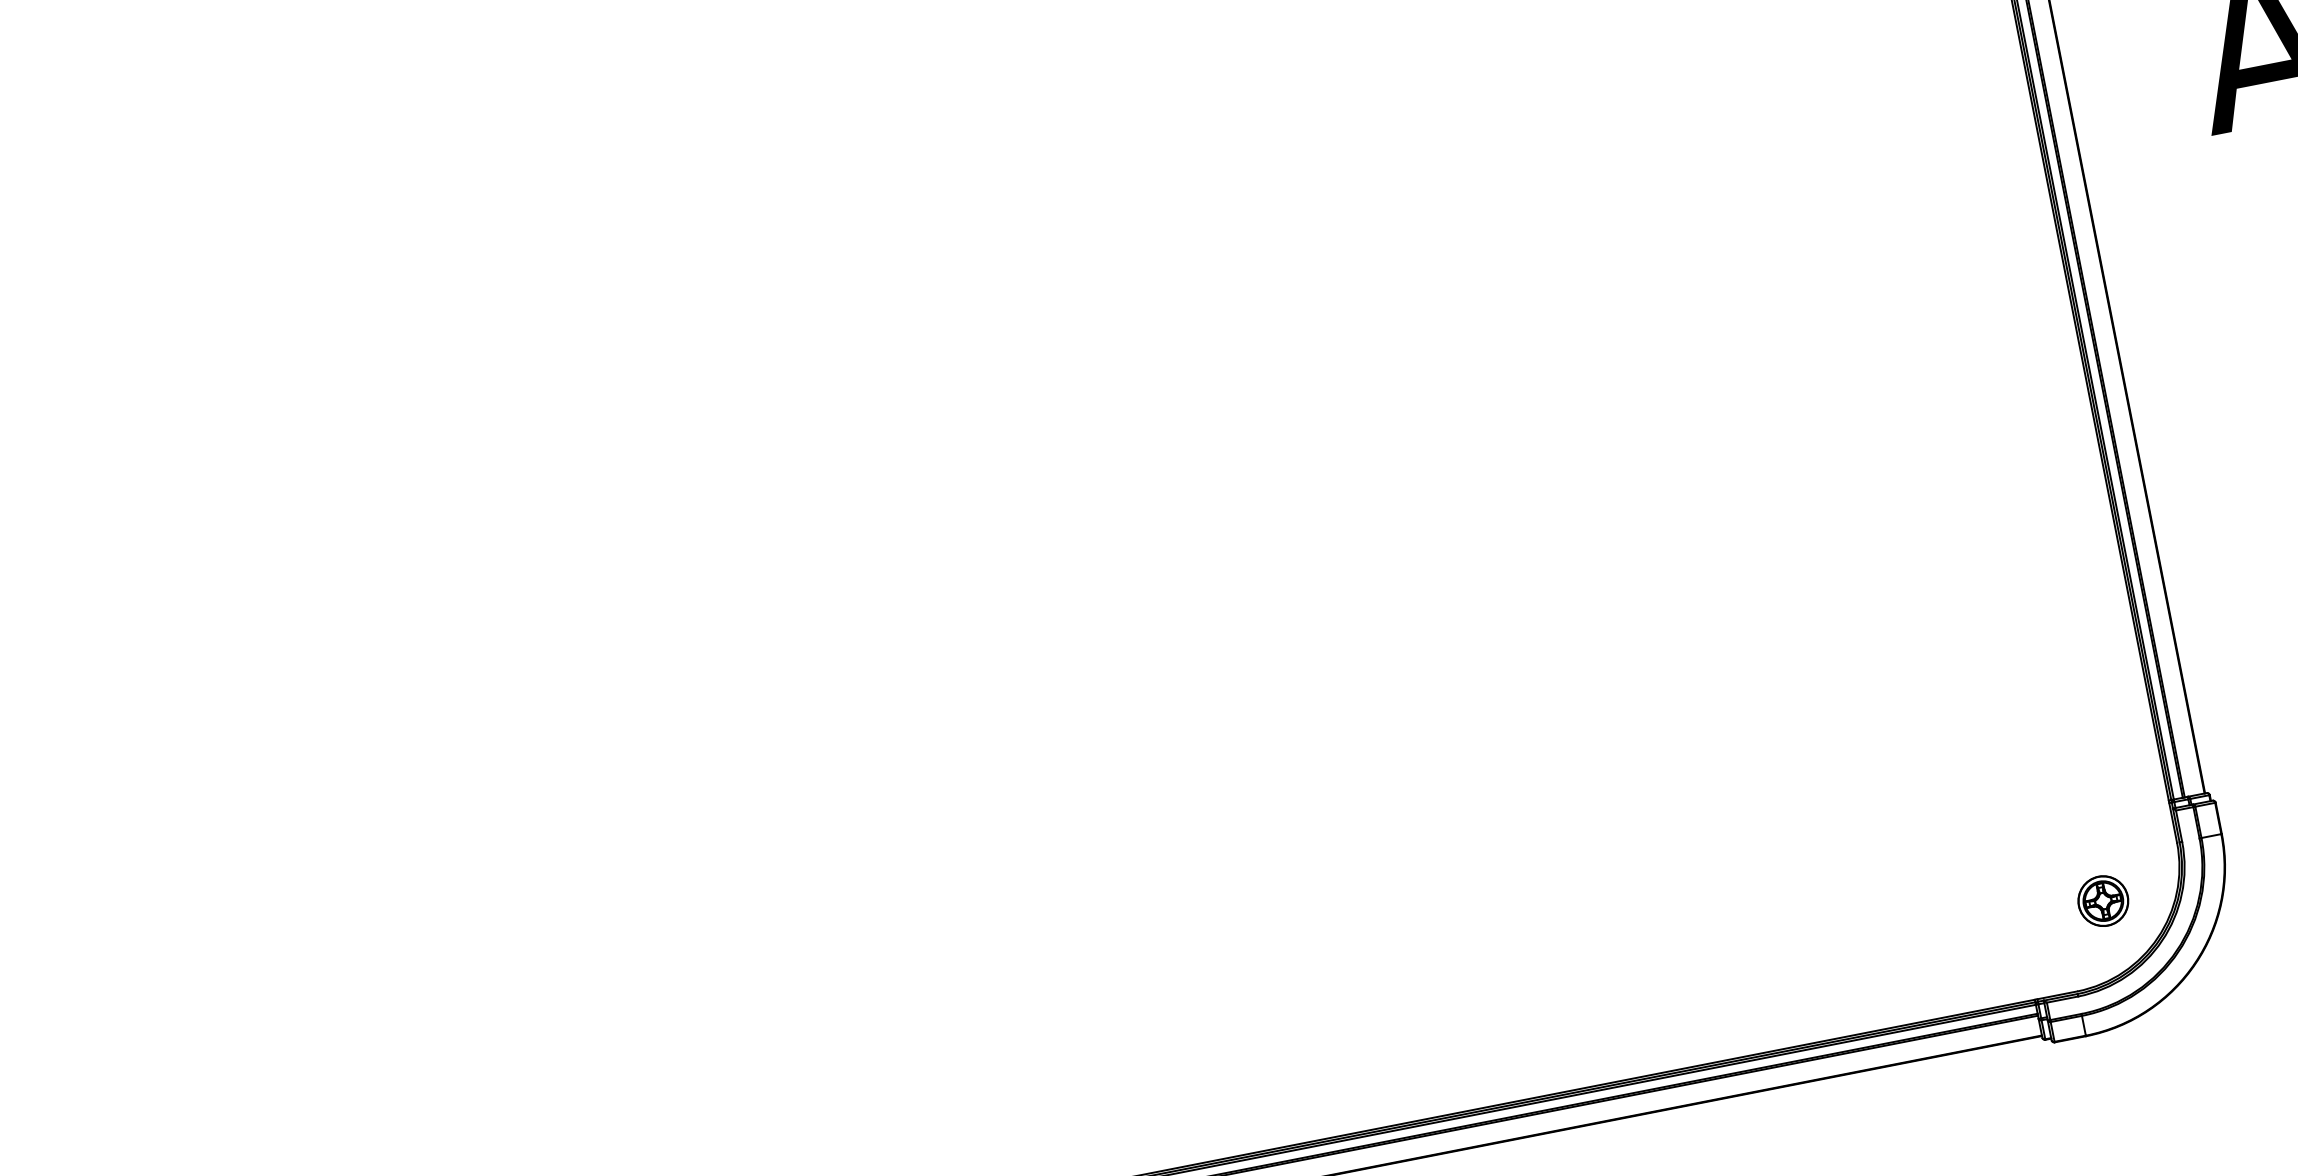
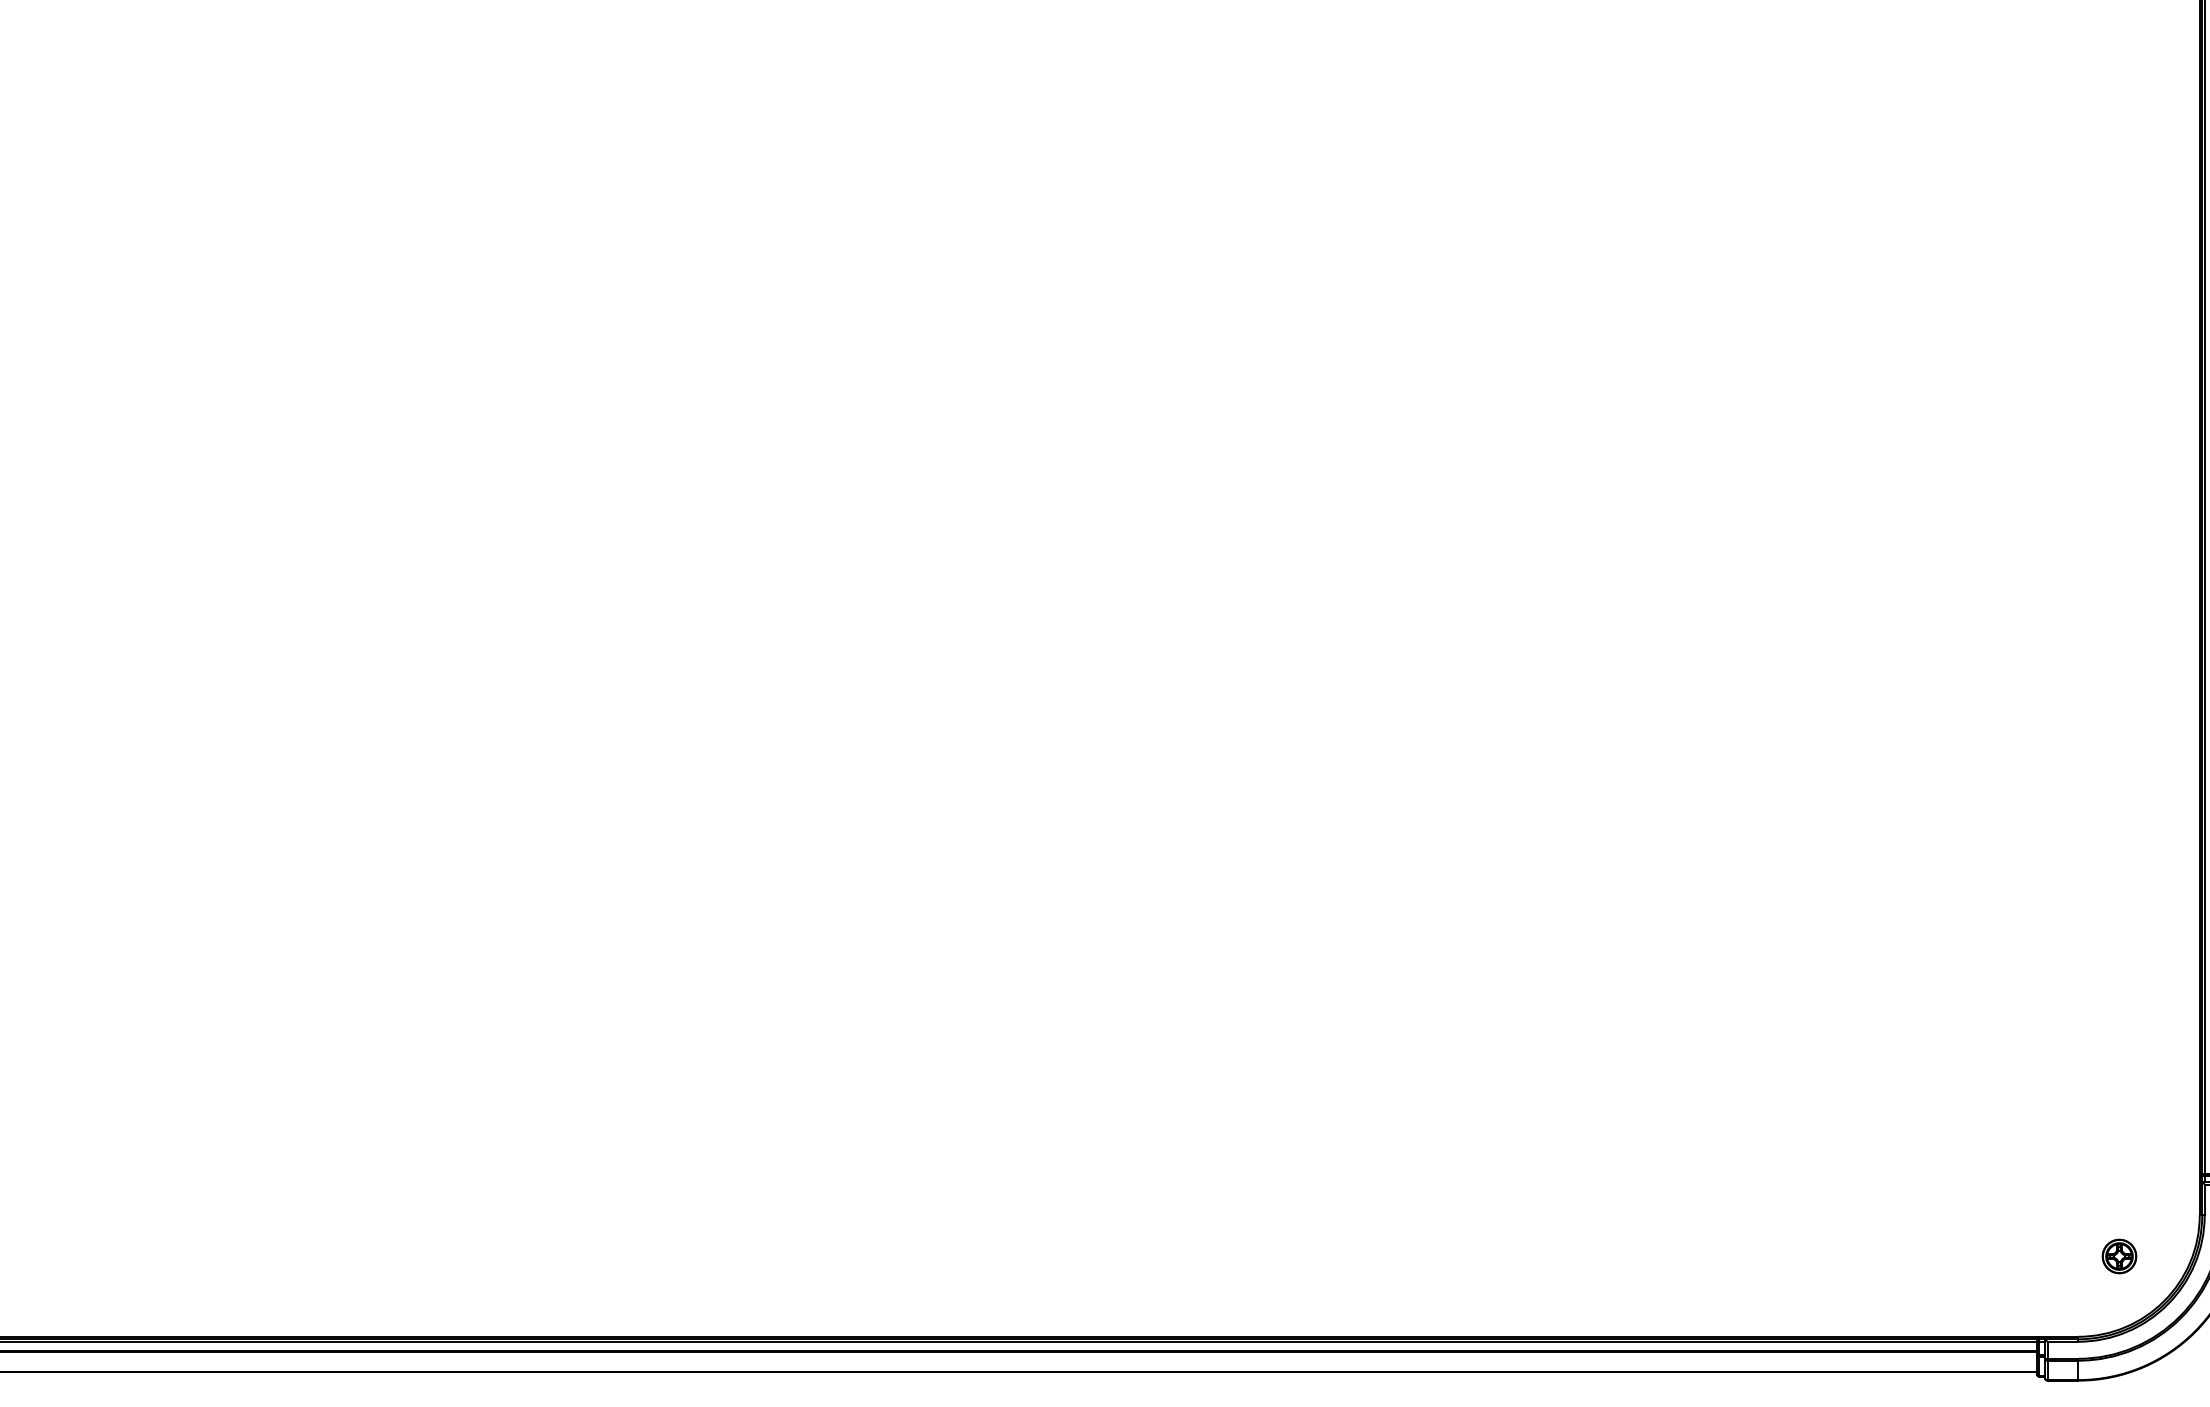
part: (2103, 901) -> (2119, 1256), size x0.7

